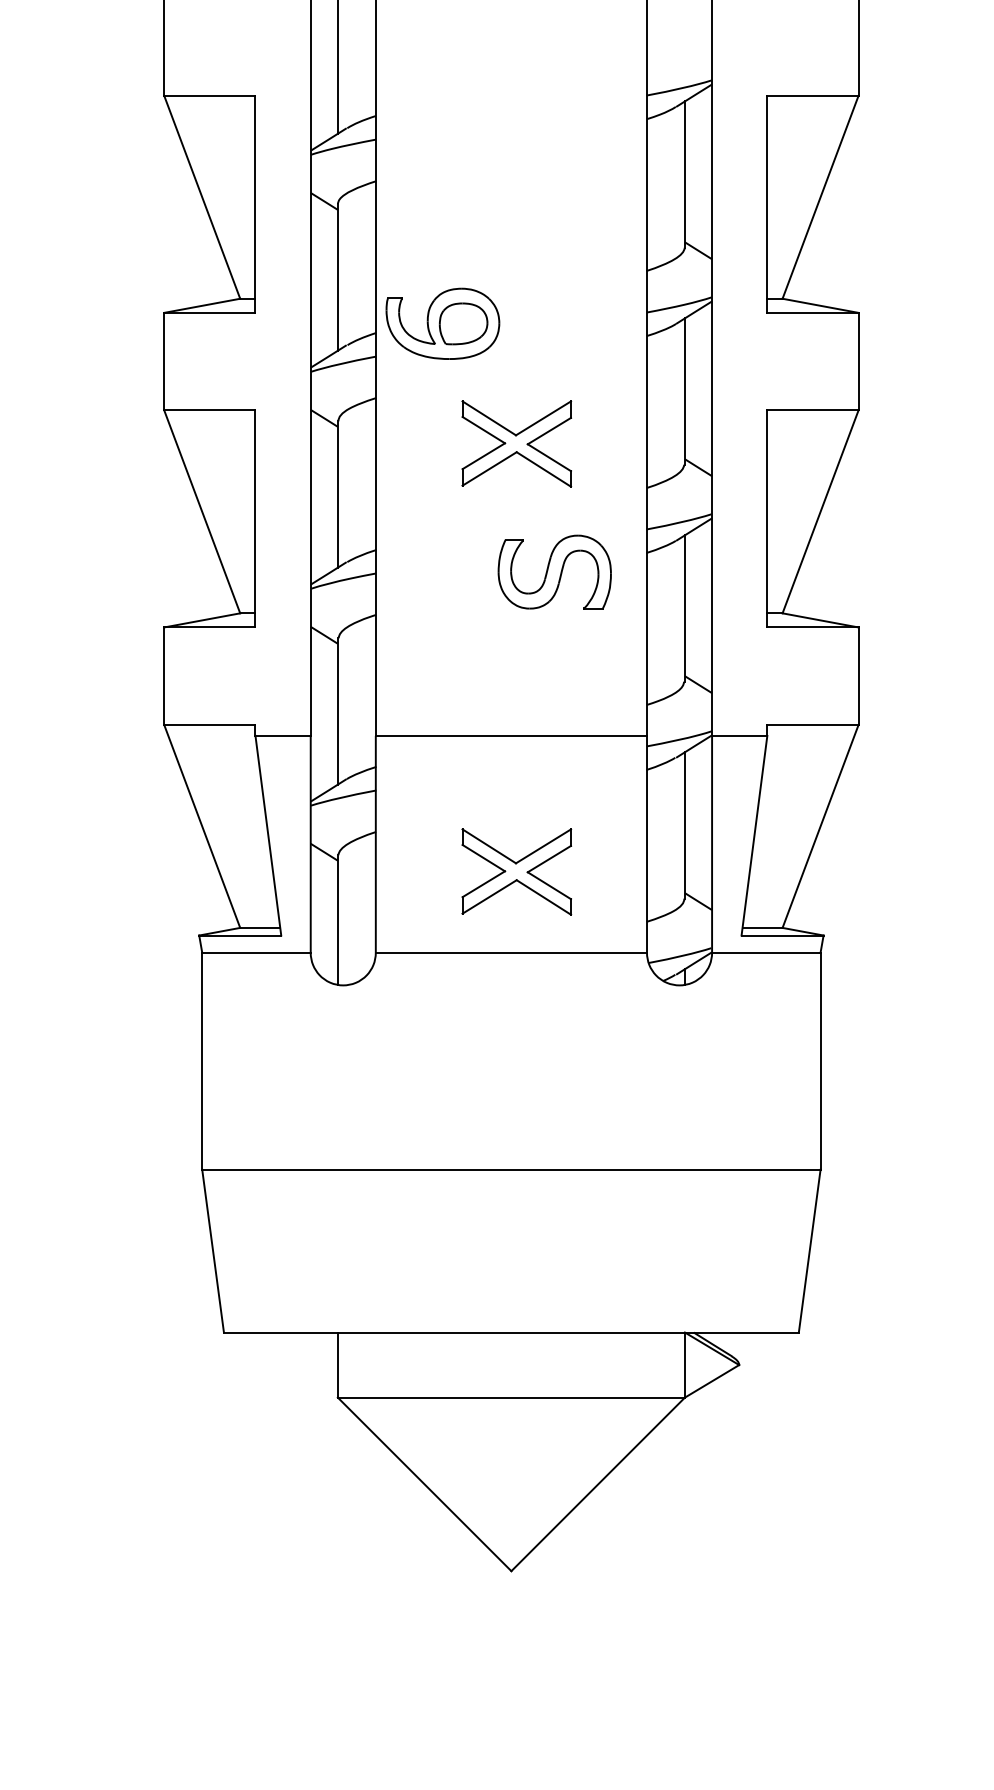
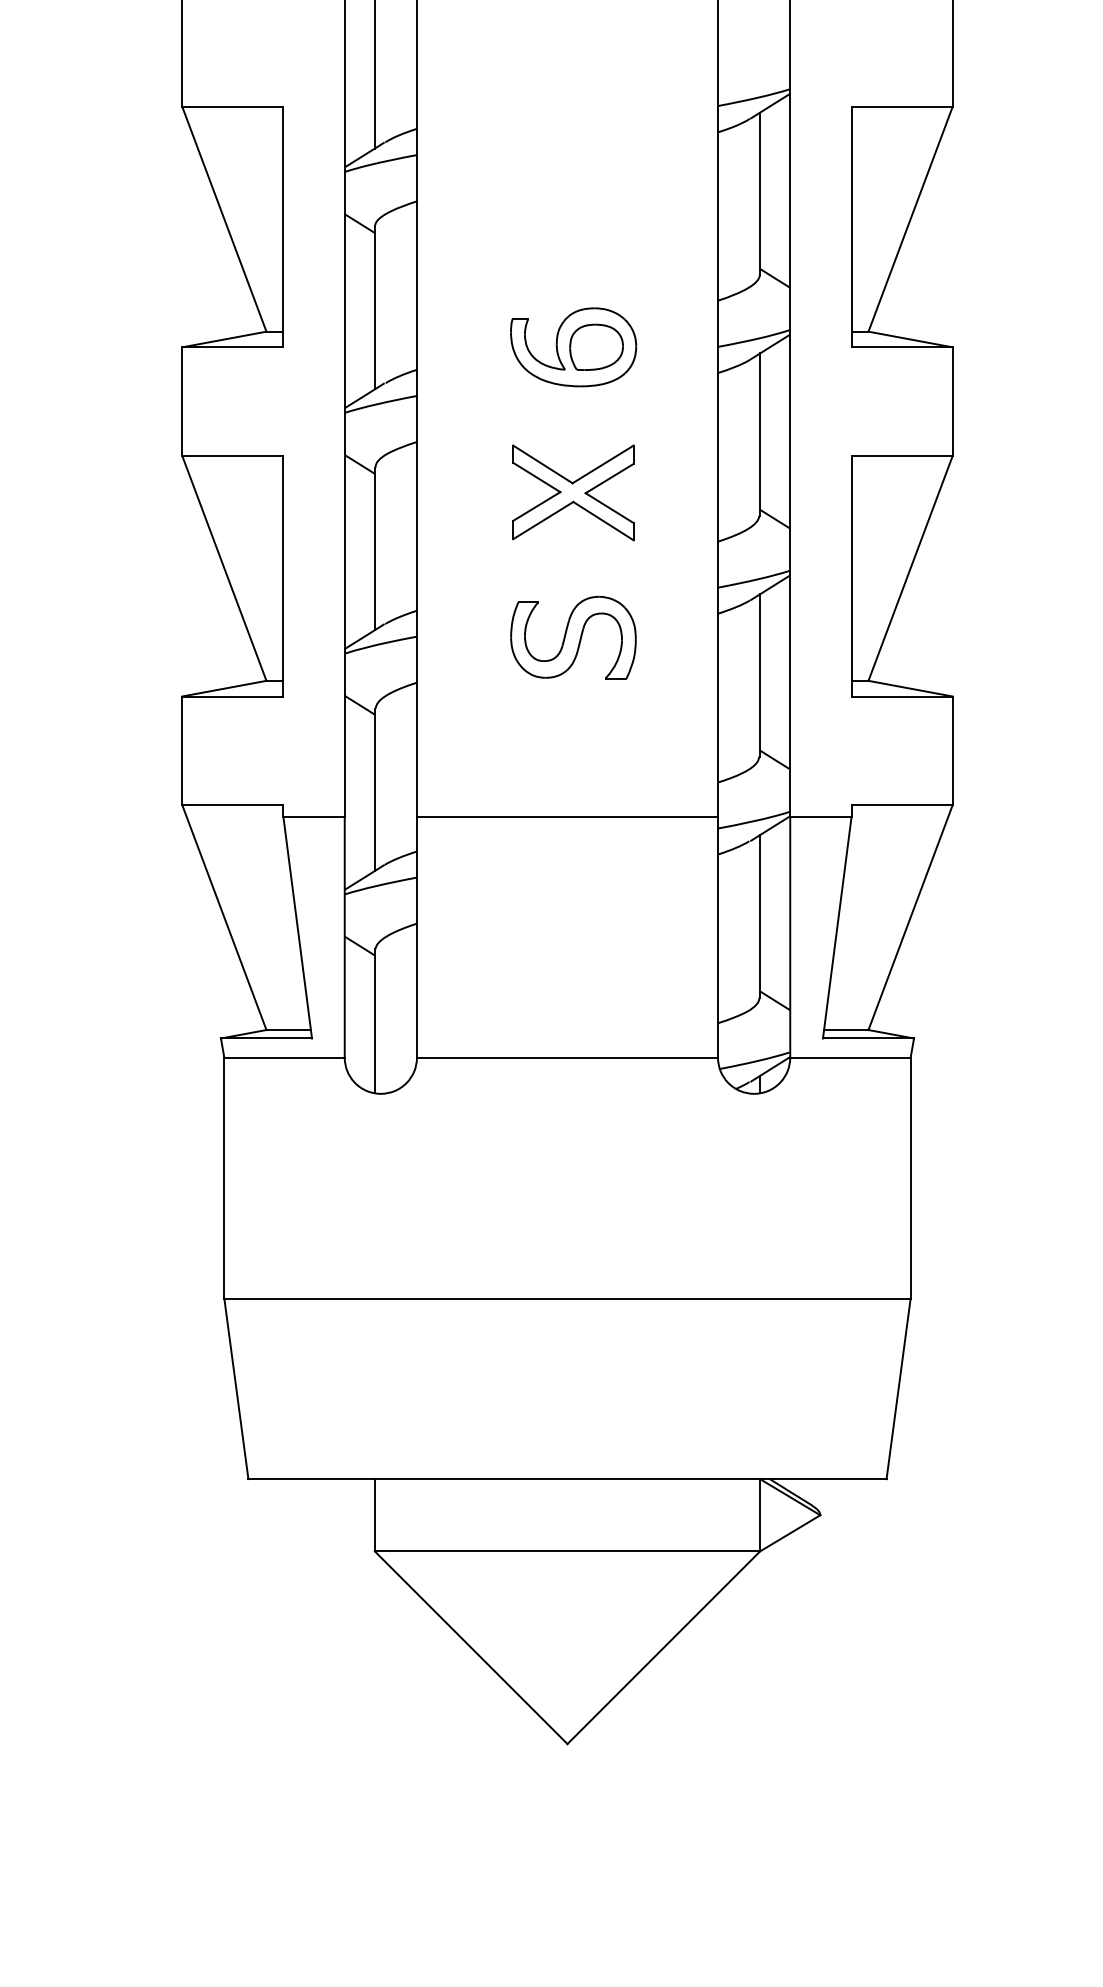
part: (442, 323) -> (573, 346), moved
part: (554, 571) -> (573, 636), moved
part: (516, 871) -> (573, 967), removed

